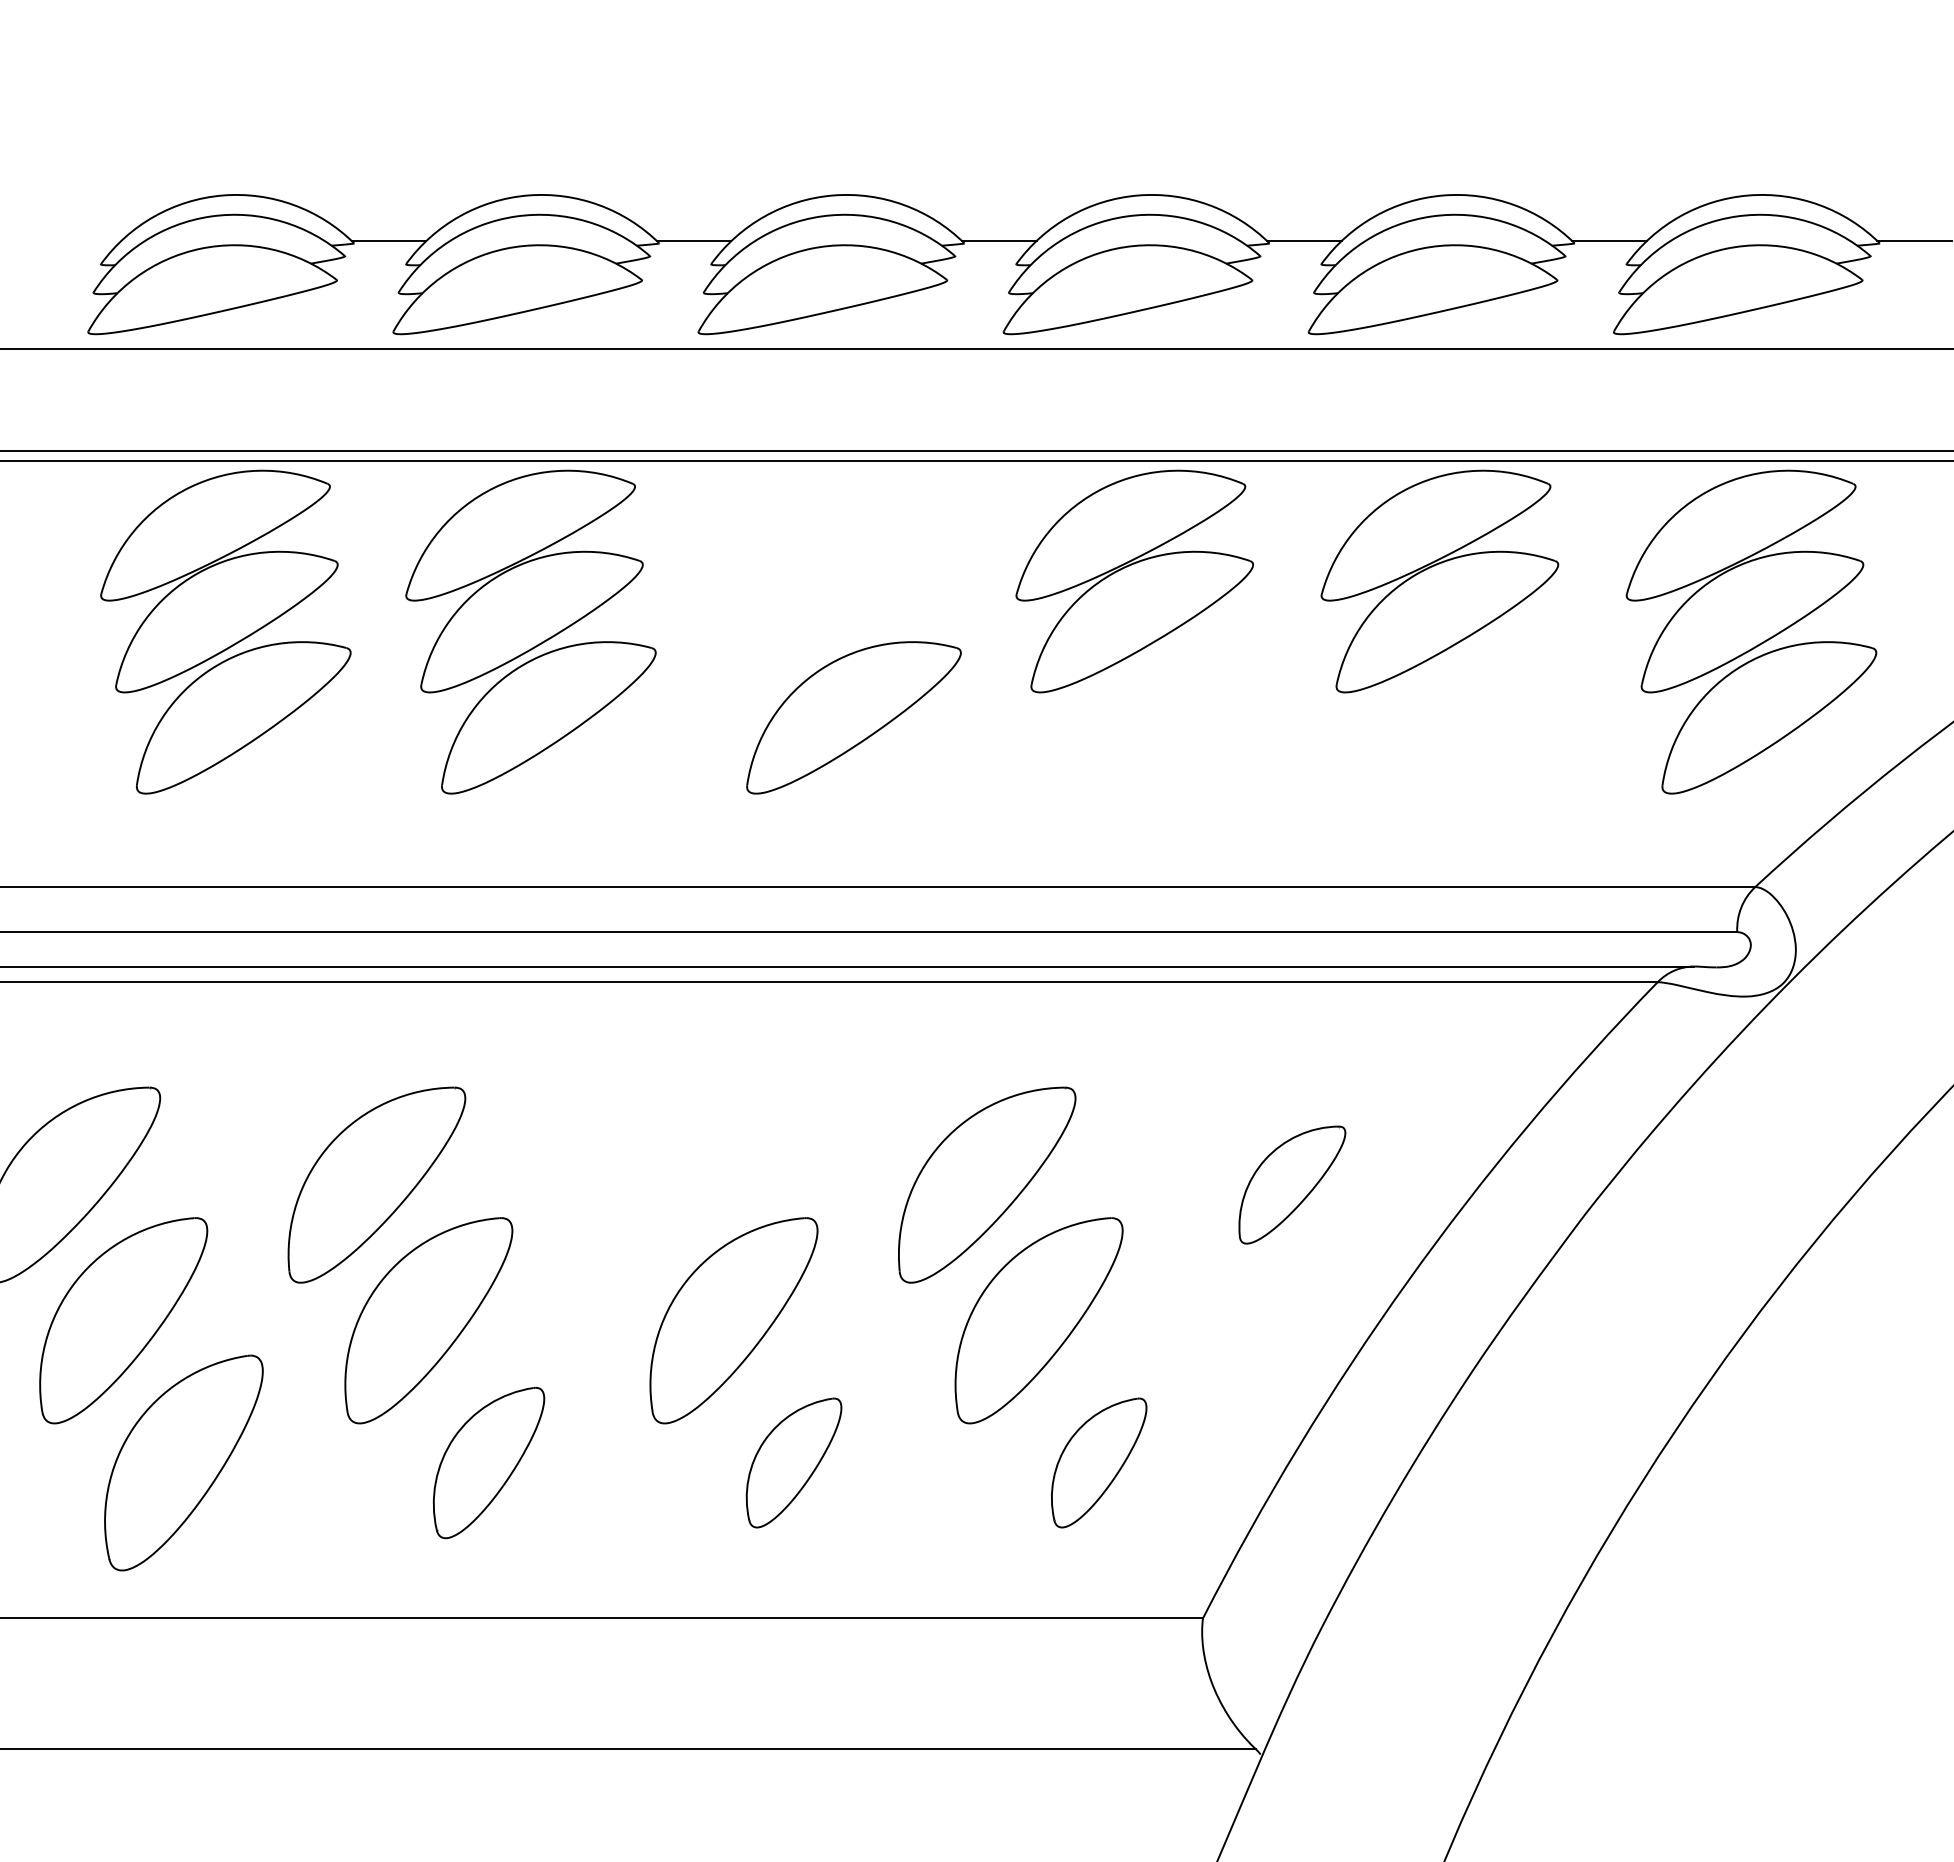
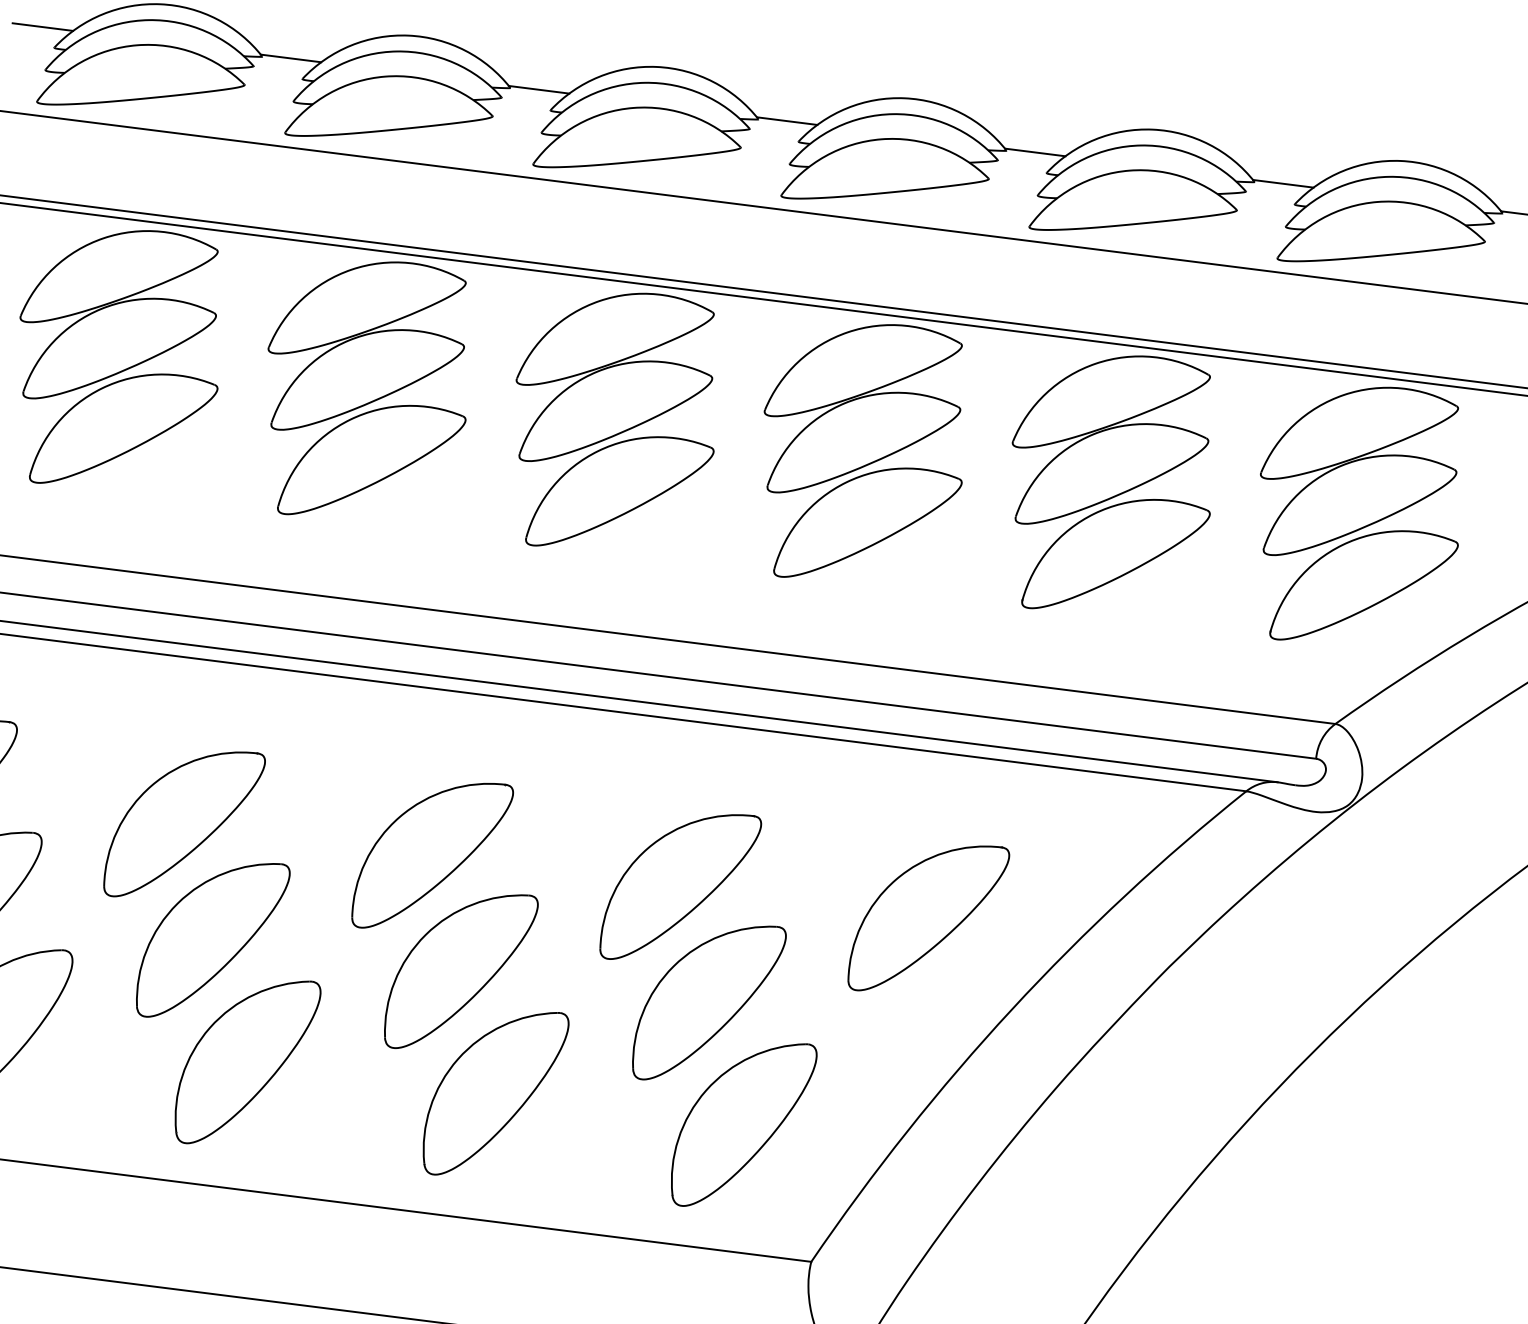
line: (83, 241) -> (42, 27), added
part: (829, 581) -> (614, 380), added
part: (1158, 717) -> (867, 524), added
part: (1464, 717) -> (1116, 556), added
part: (681, 1184) -> (431, 855), added
part: (1292, 1184) -> (928, 918), size x1.67
part: (488, 1462) -> (246, 1061), size x1.43
part: (793, 1462) -> (494, 1093), size x1.67
part: (1098, 1462) -> (742, 1124), size x1.67

